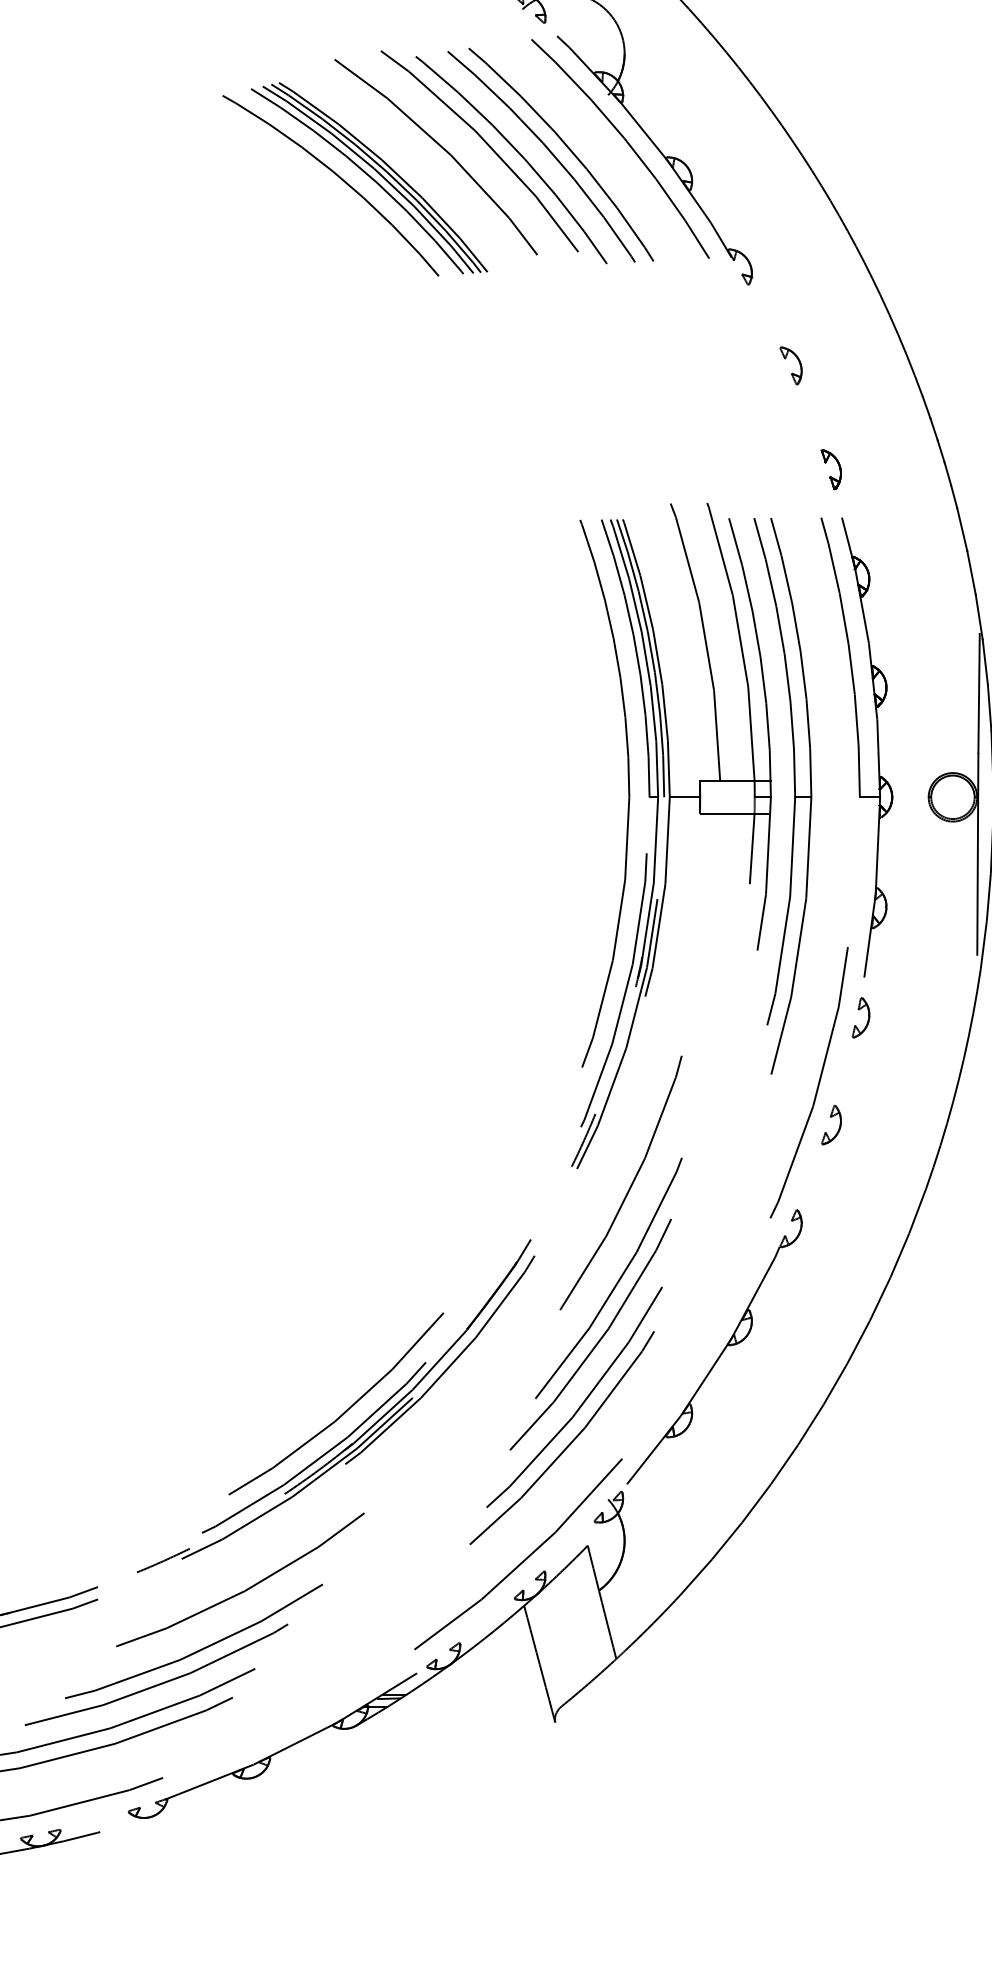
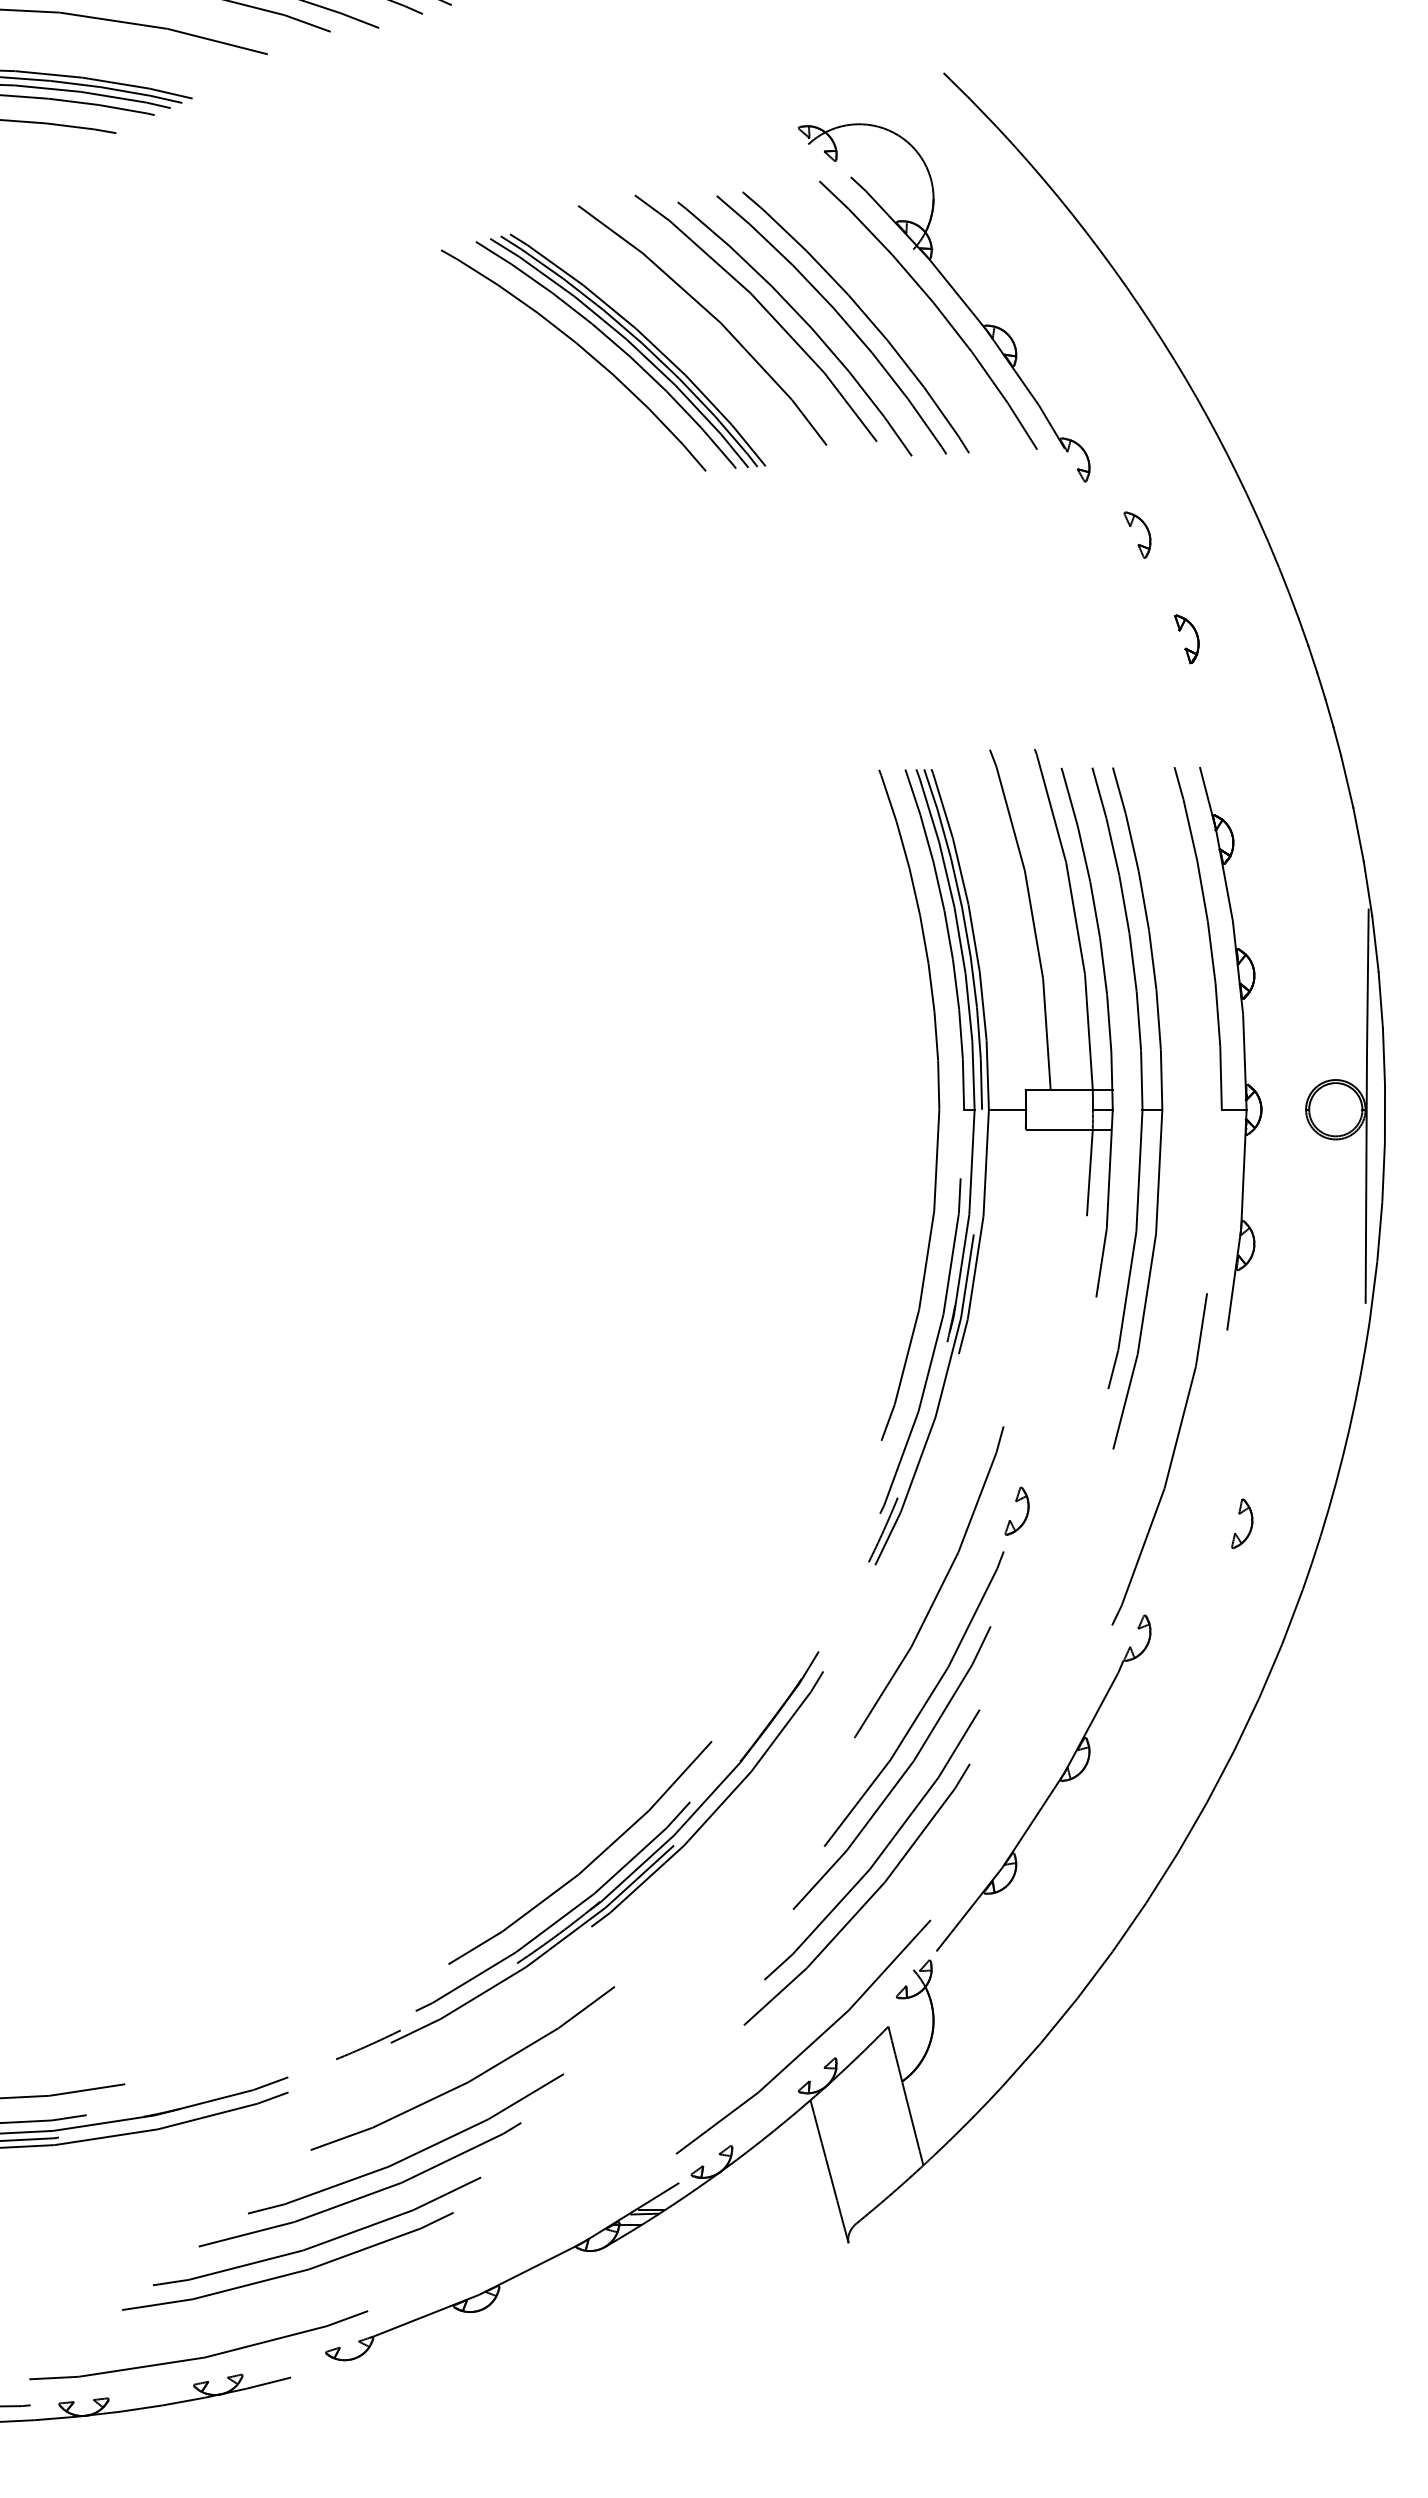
part: (786, 358) -> (1131, 526), moved
part: (831, 476) -> (1186, 647), moved
part: (867, 1019) -> (1250, 1526), moved
part: (831, 1117) -> (1016, 1502), moved

